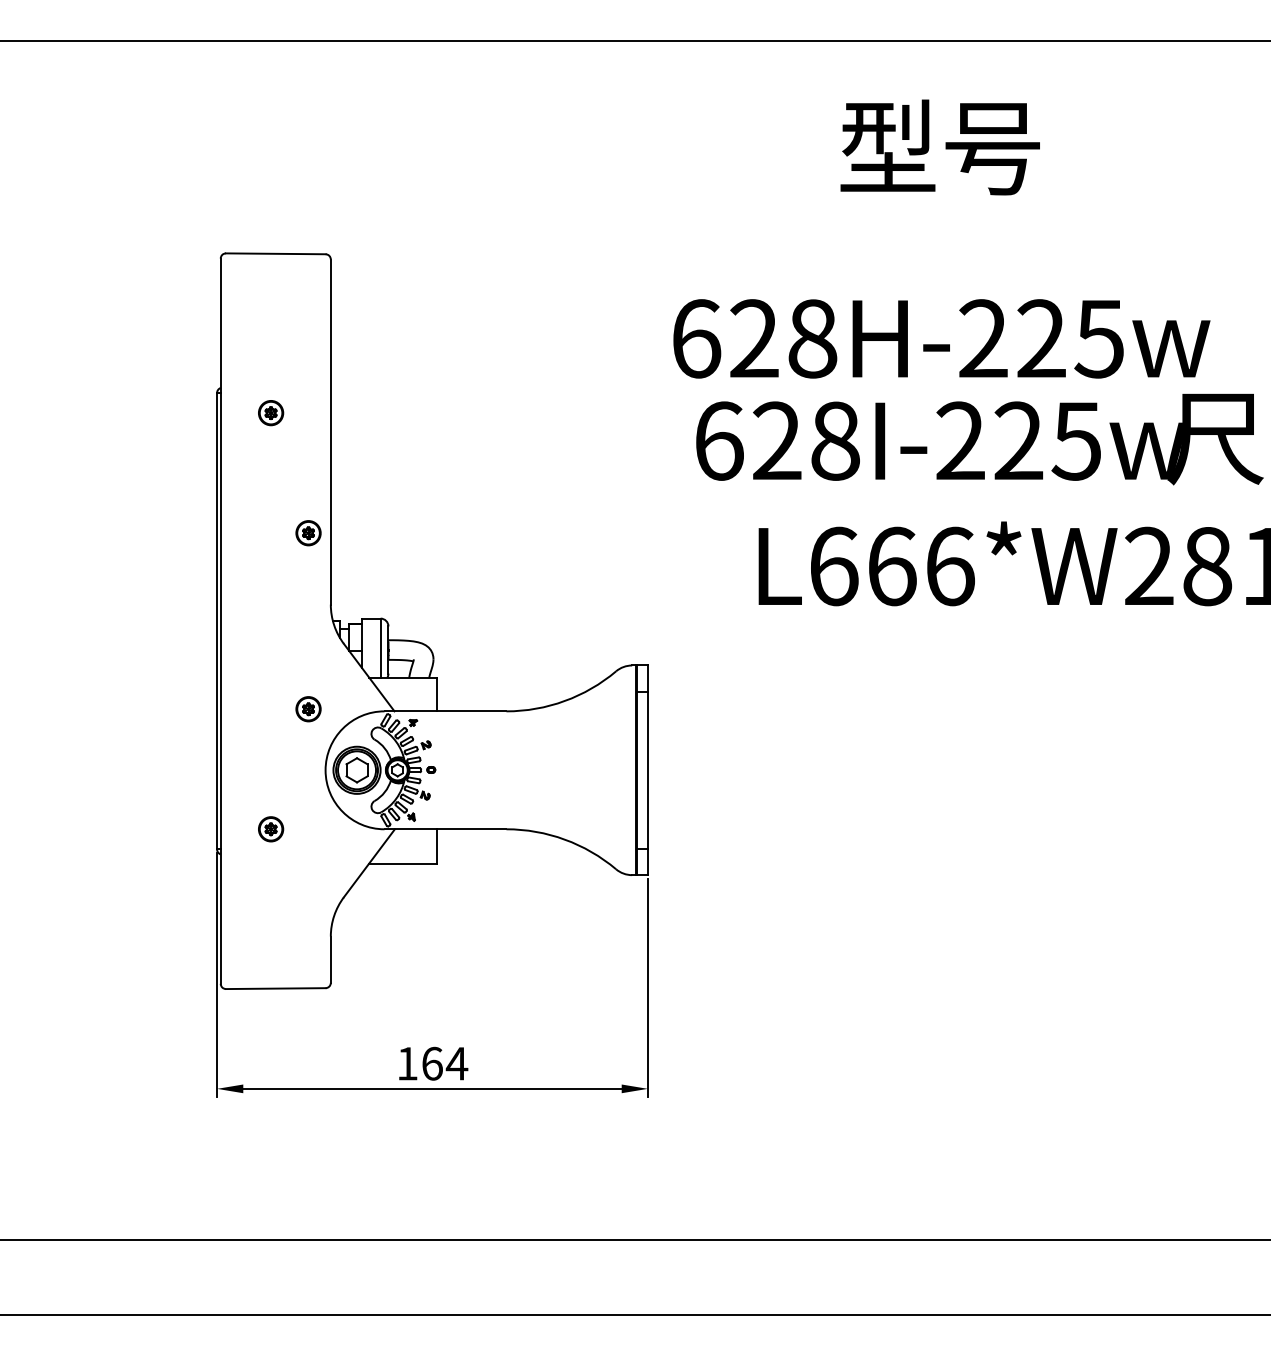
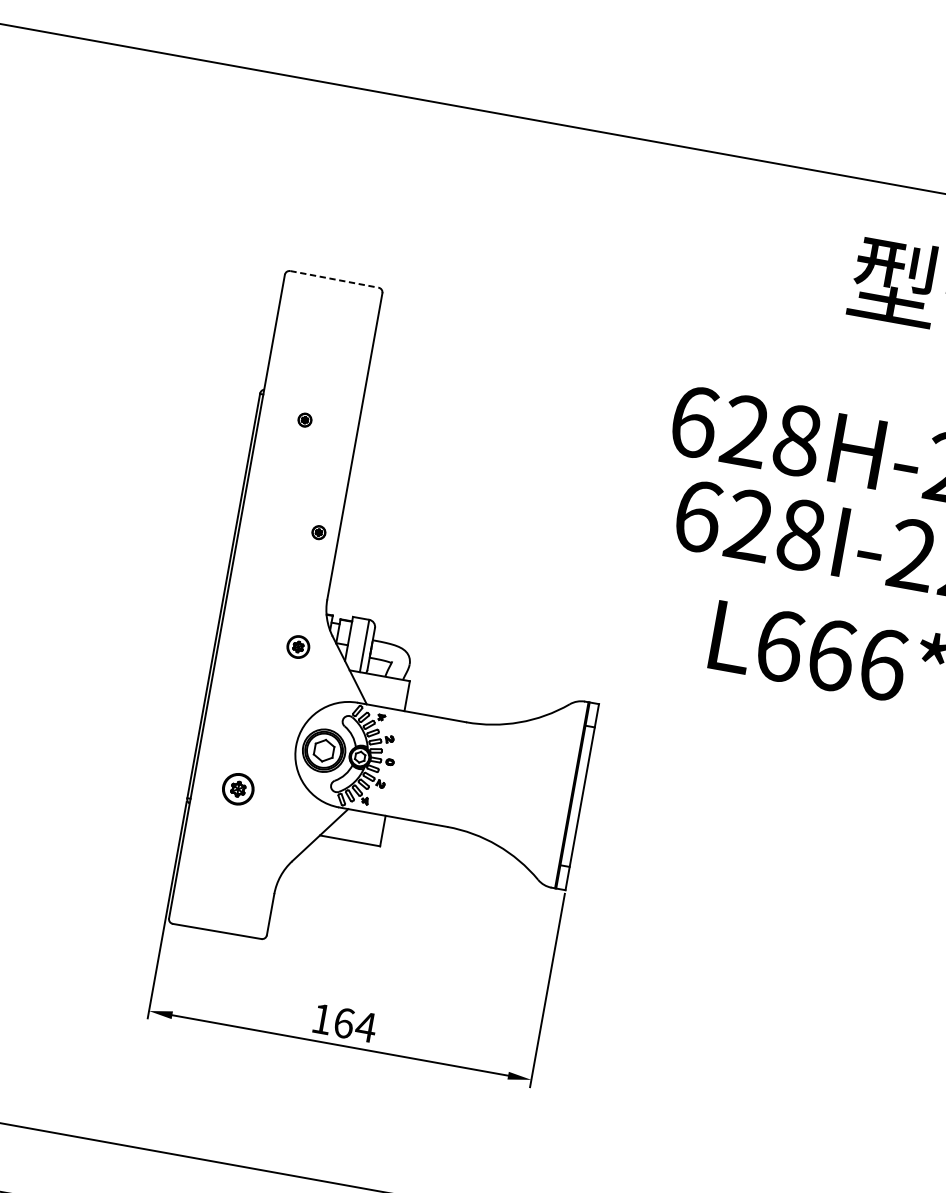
line: (275, 253) -> (334, 279), solid -> dashed
part: (271, 413) -> (305, 420), size x0.6
part: (308, 533) -> (318, 532), size x0.6
part: (308, 709) -> (298, 647), moved
part: (271, 829) -> (238, 789), size x1.4

